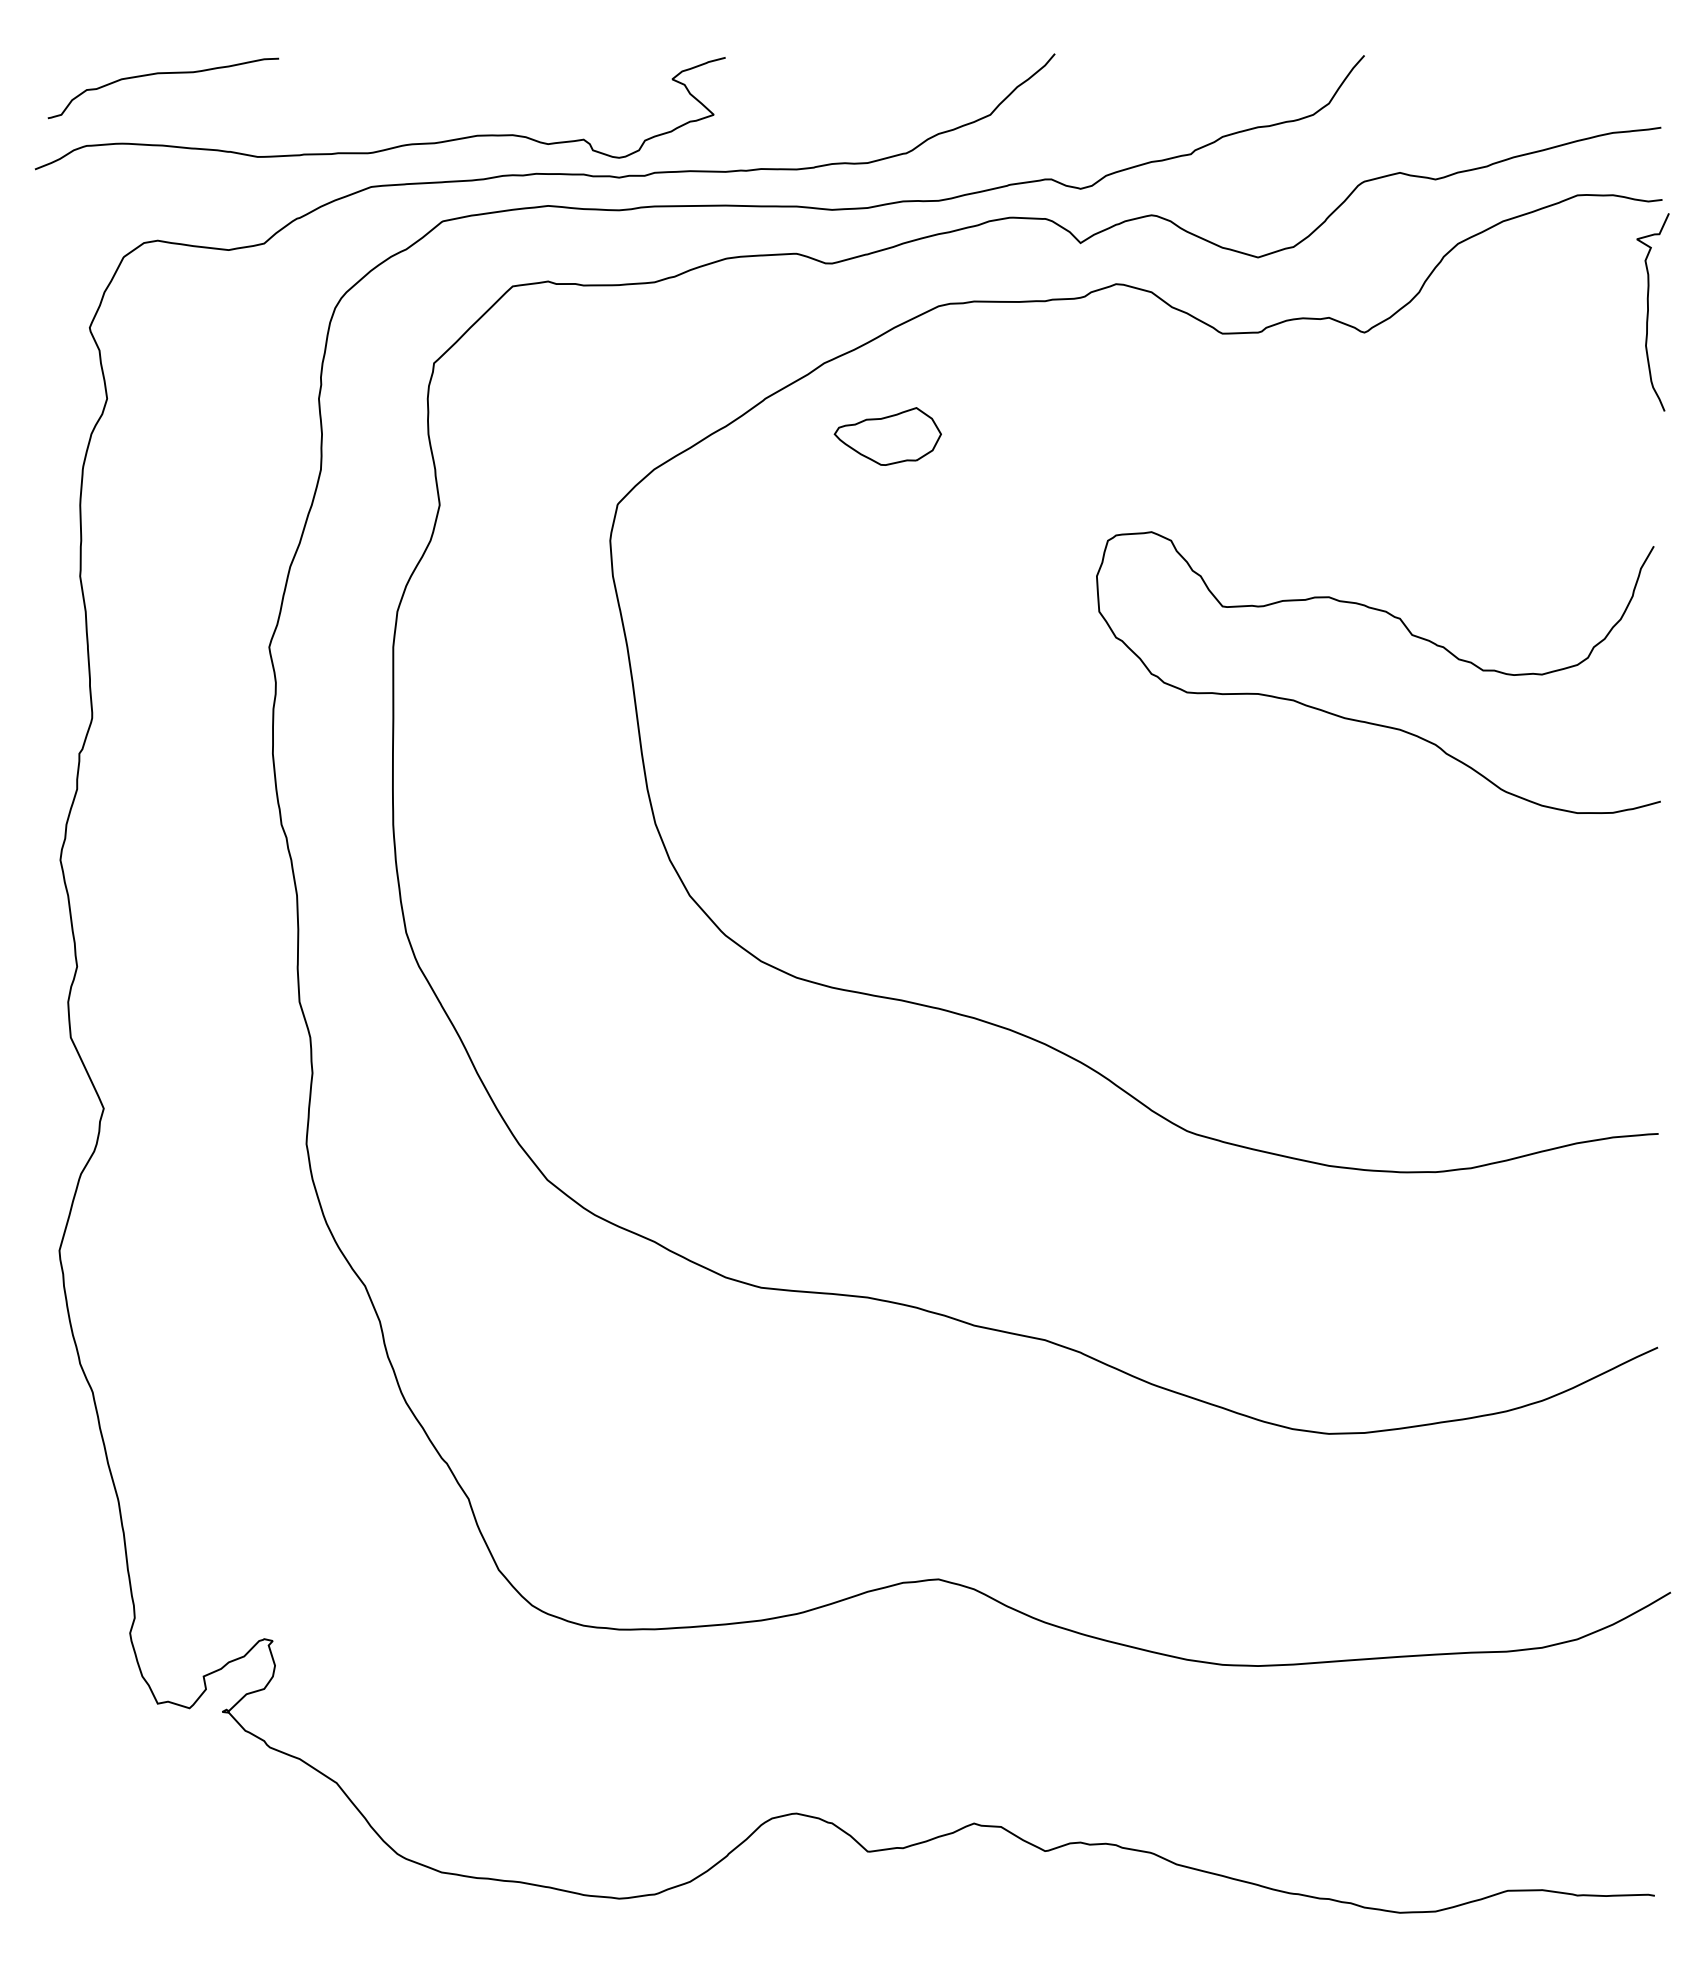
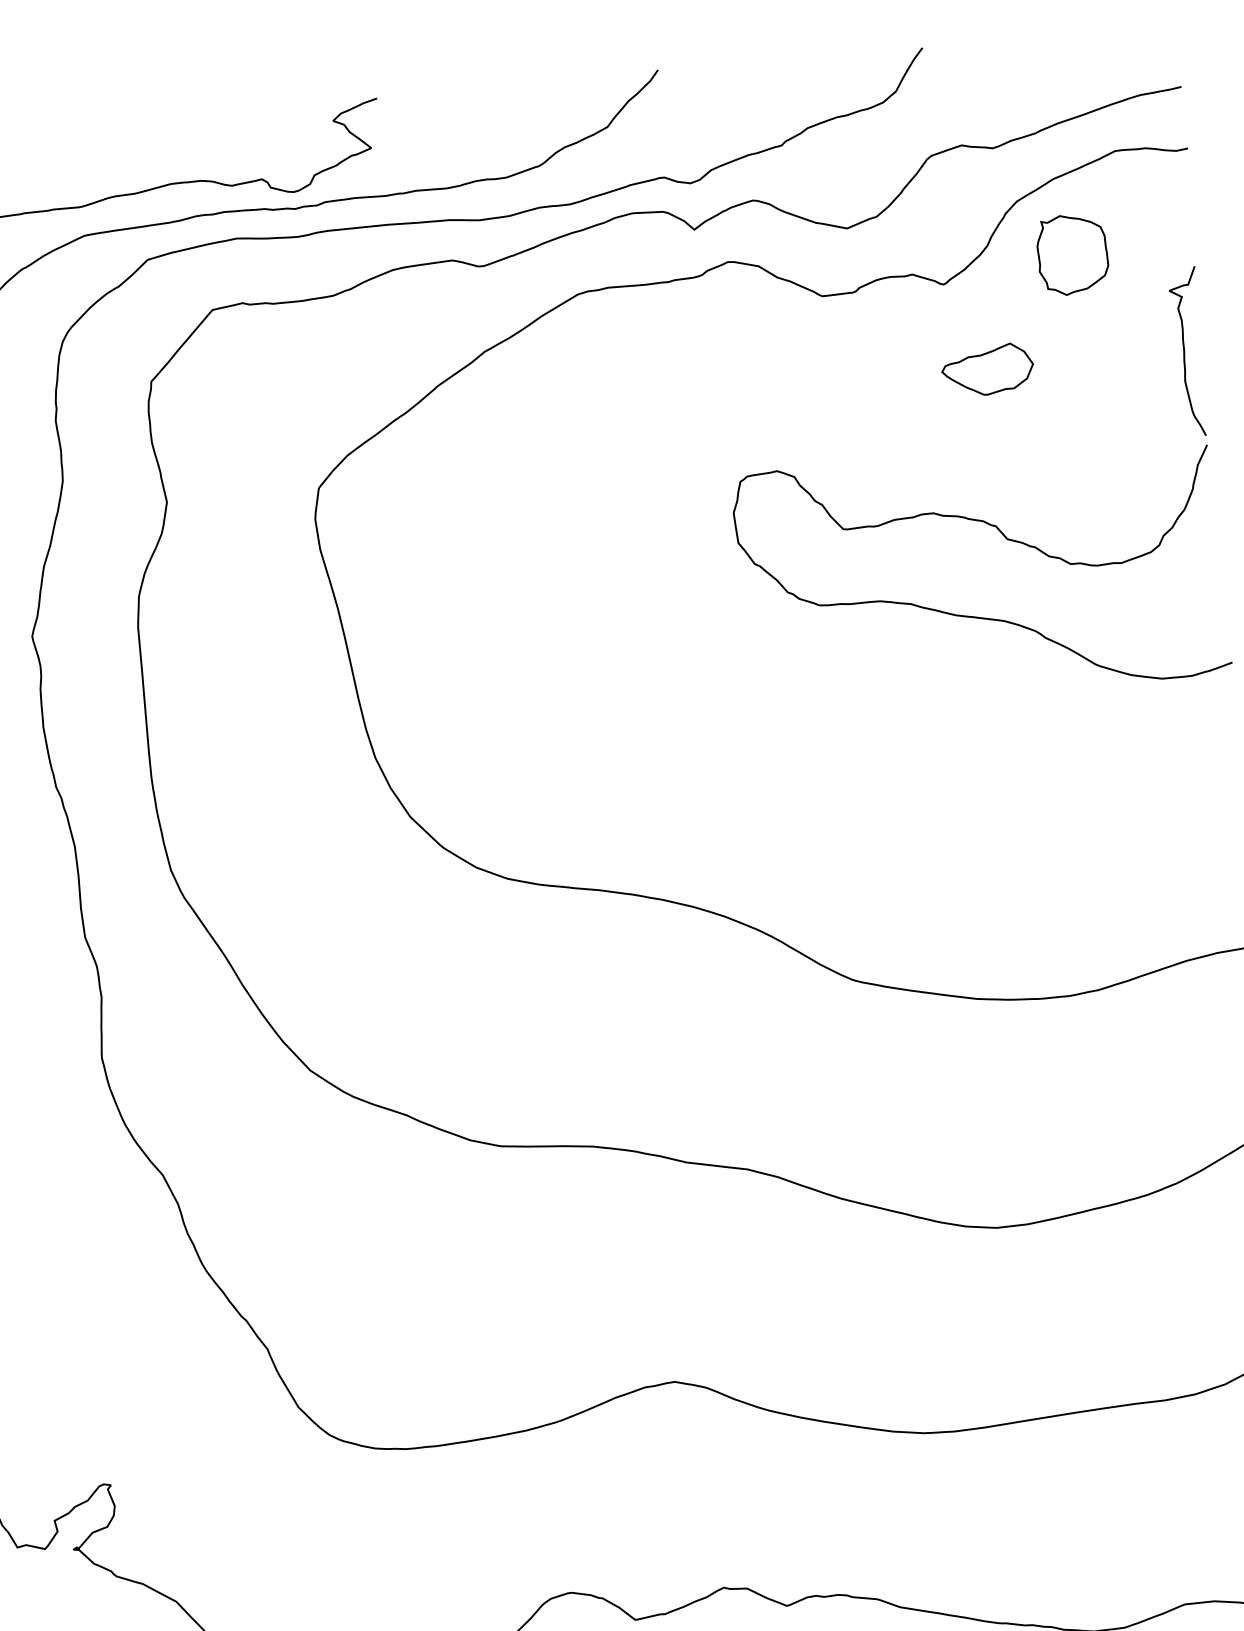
part: (1517, 311) -> (1072, 254), added
curve: (1648, 312) -> (1184, 352), moved
part: (887, 436) -> (987, 370), moved

